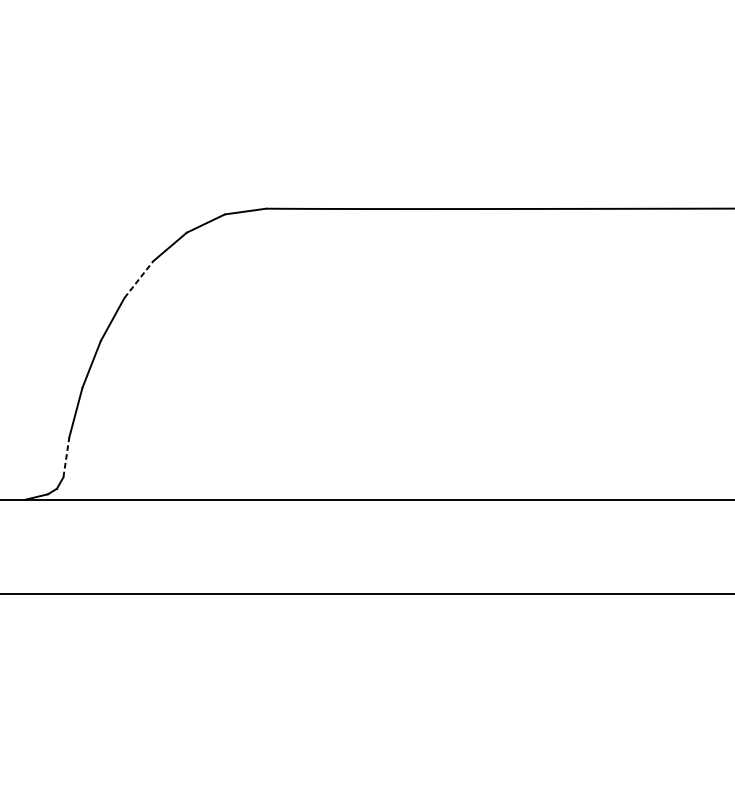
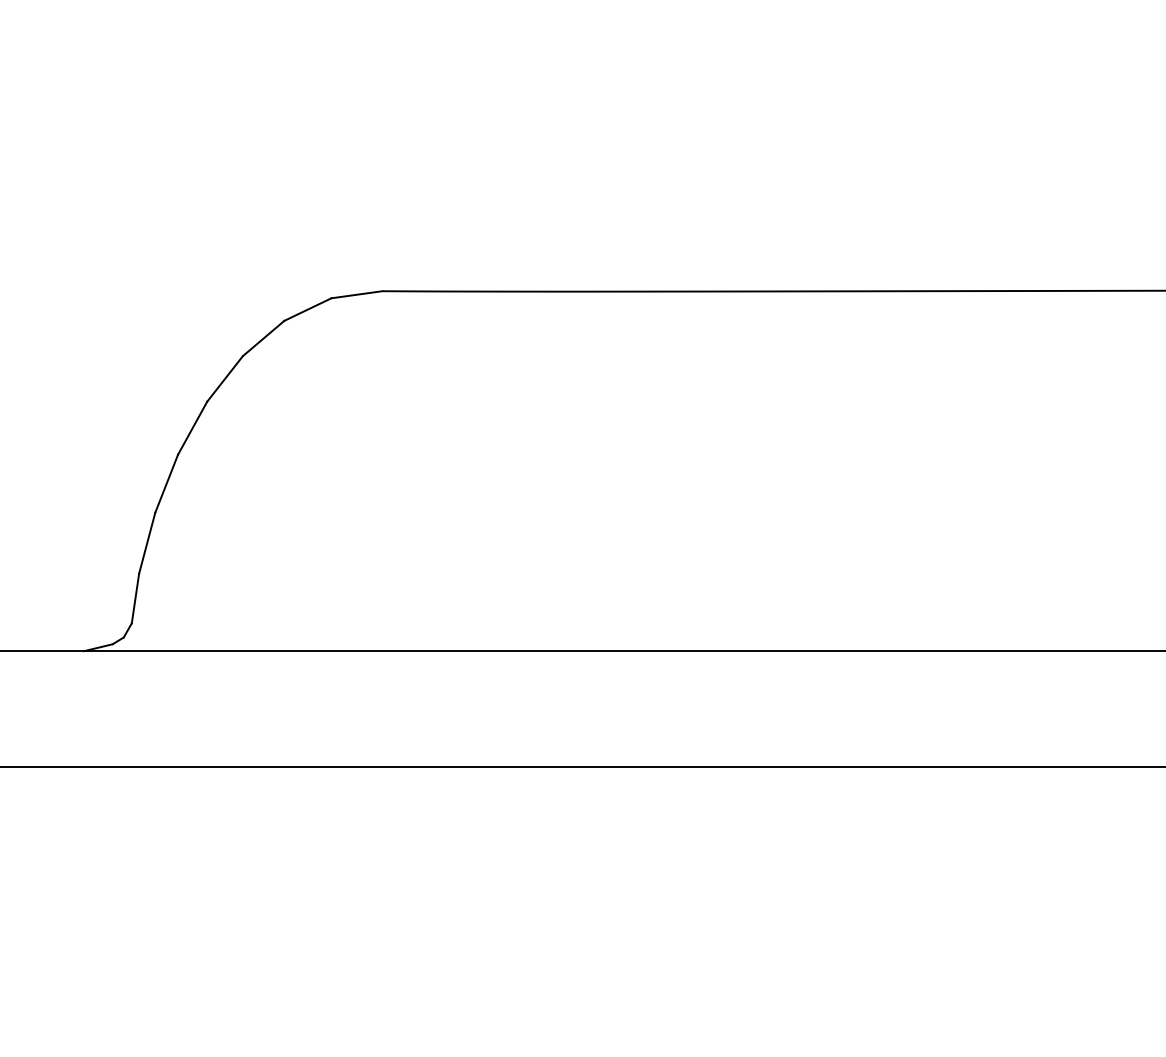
line: (139, 279) -> (225, 378), dashed -> solid
line: (66, 457) -> (135, 598), dashed -> solid

